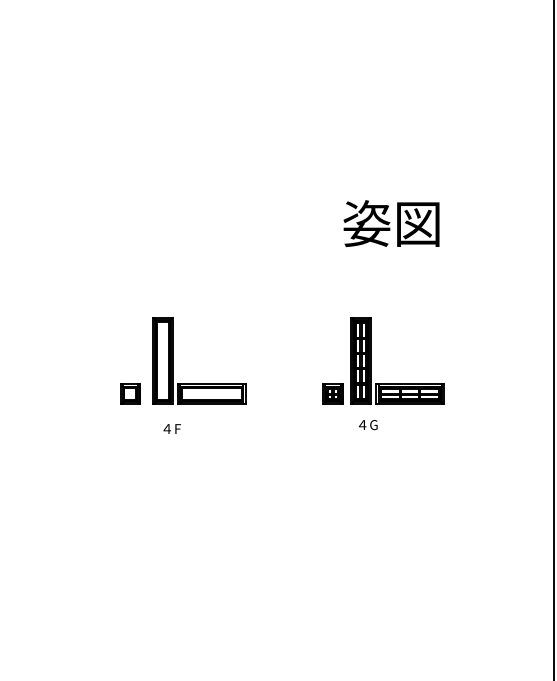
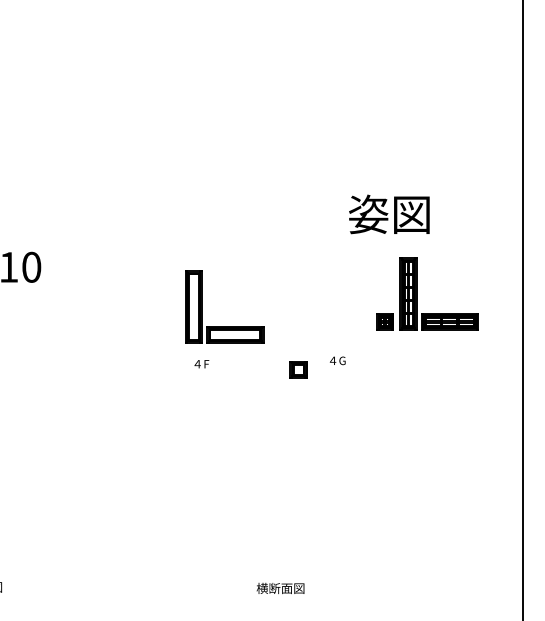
text: (391, 223) -> (389, 214), moved
part: (371, 360) -> (417, 293), moved
part: (130, 393) -> (298, 369), moved
text: (367, 424) -> (337, 360), moved

